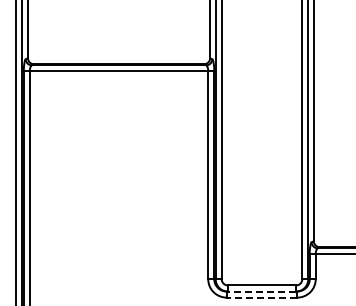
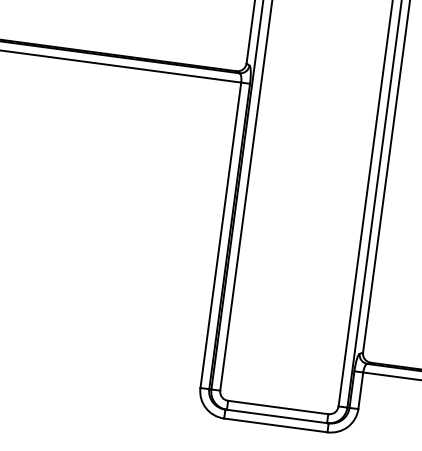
line: (261, 291) -> (276, 416), dashed -> solid
line: (261, 297) -> (275, 425), dashed -> solid

